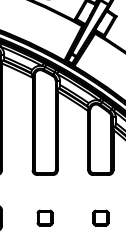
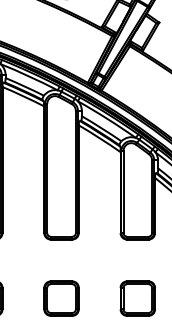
part: (44, 217) -> (60, 297), size x1.67
part: (100, 217) -> (137, 297), size x1.67

